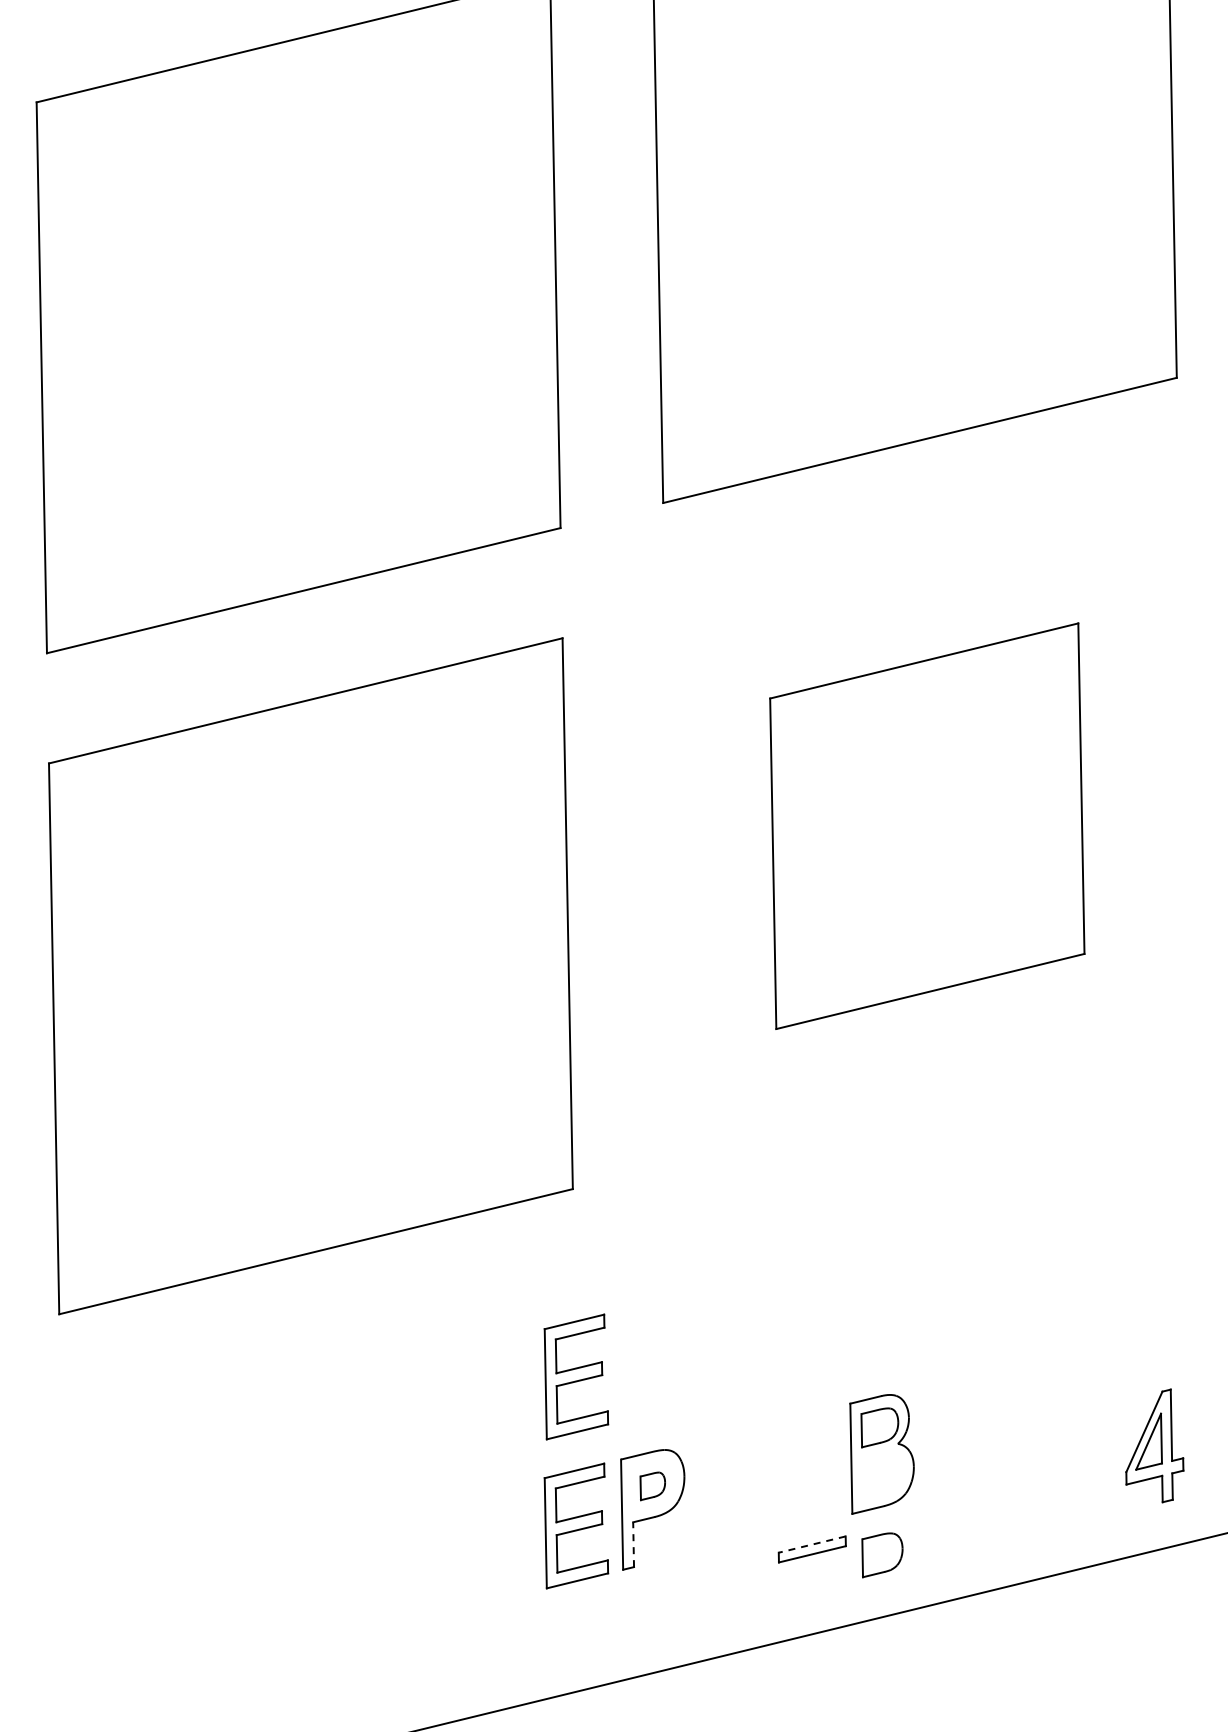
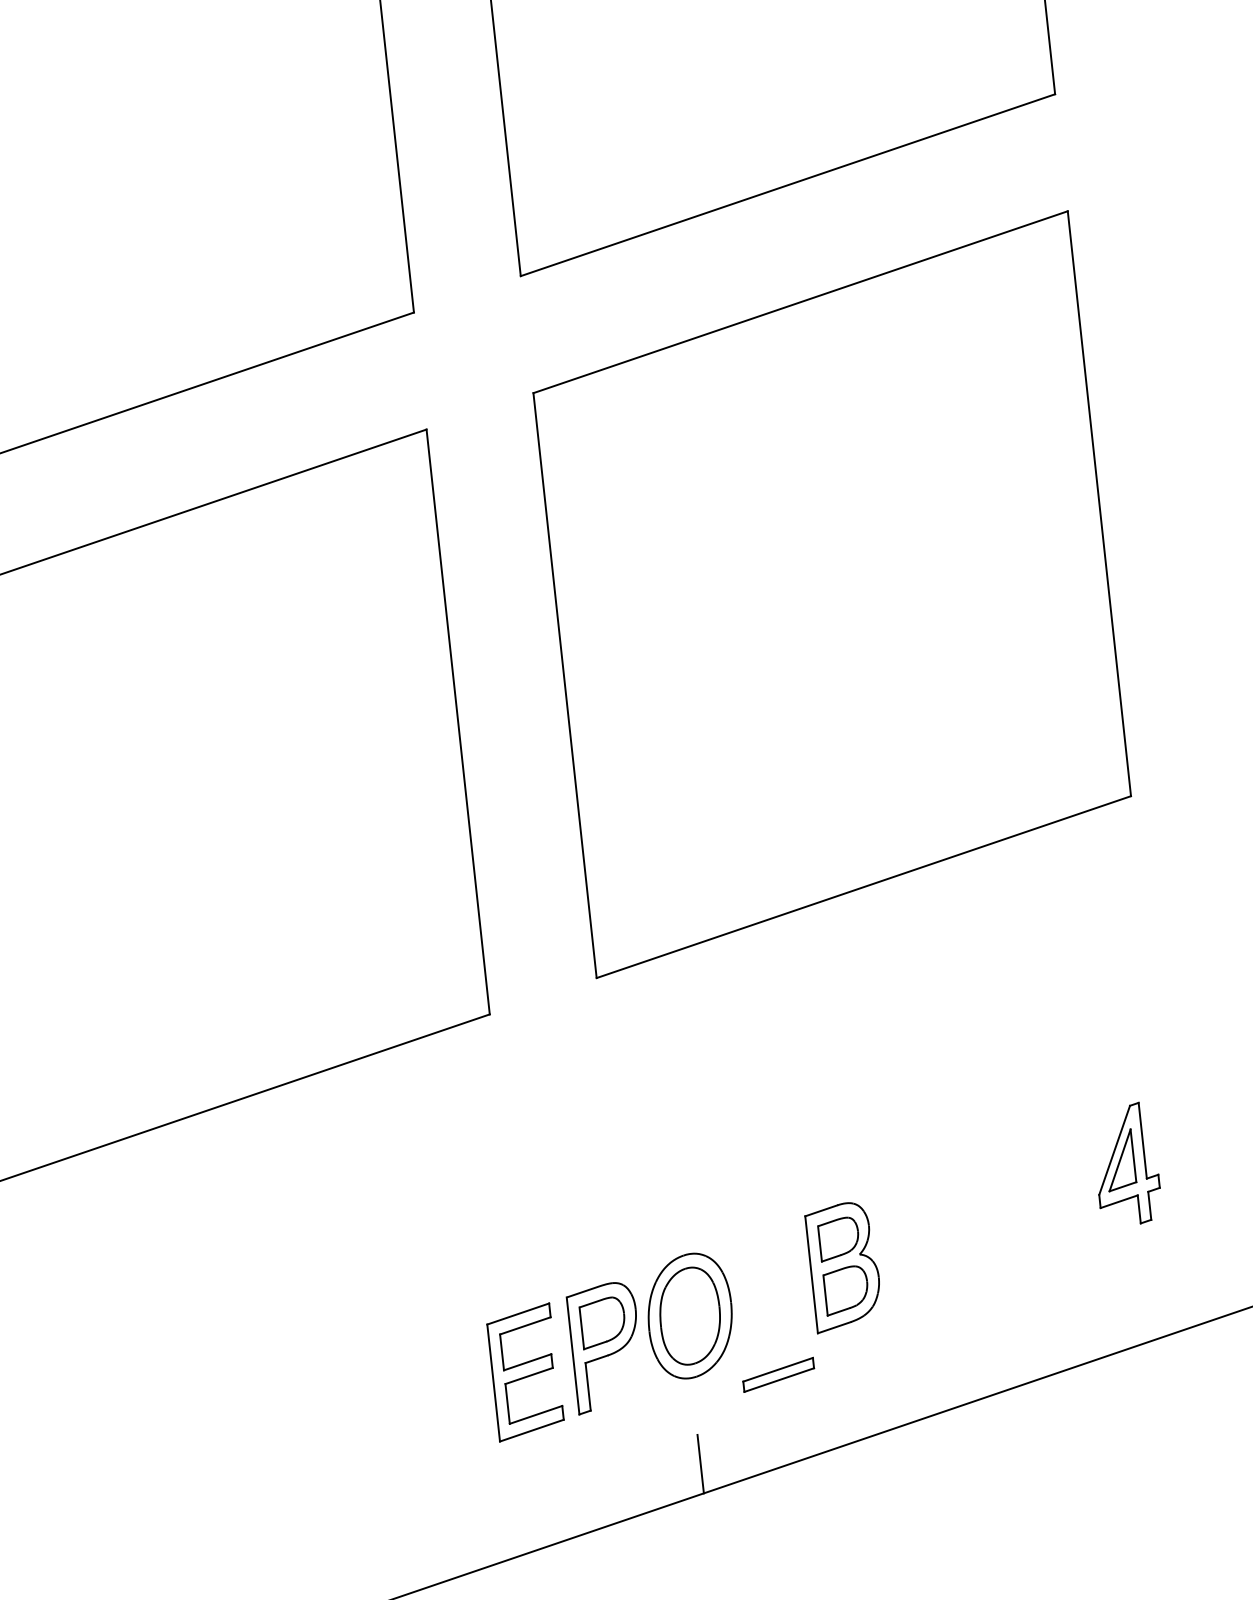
part: (927, 826) -> (832, 595), size x1.67
part: (576, 1376) -> (511, 1213), removed
part: (1154, 1445) -> (1126, 1163), moved
part: (652, 1486) -> (602, 1323), size x1.67
part: (734, 1487) -> (690, 1316), added
line: (633, 1544) -> (588, 1386), dashed -> solid
line: (811, 1544) -> (777, 1369), dashed -> solid
part: (882, 1555) -> (846, 1290), moved
line: (731, 1625) -> (699, 1463), added

